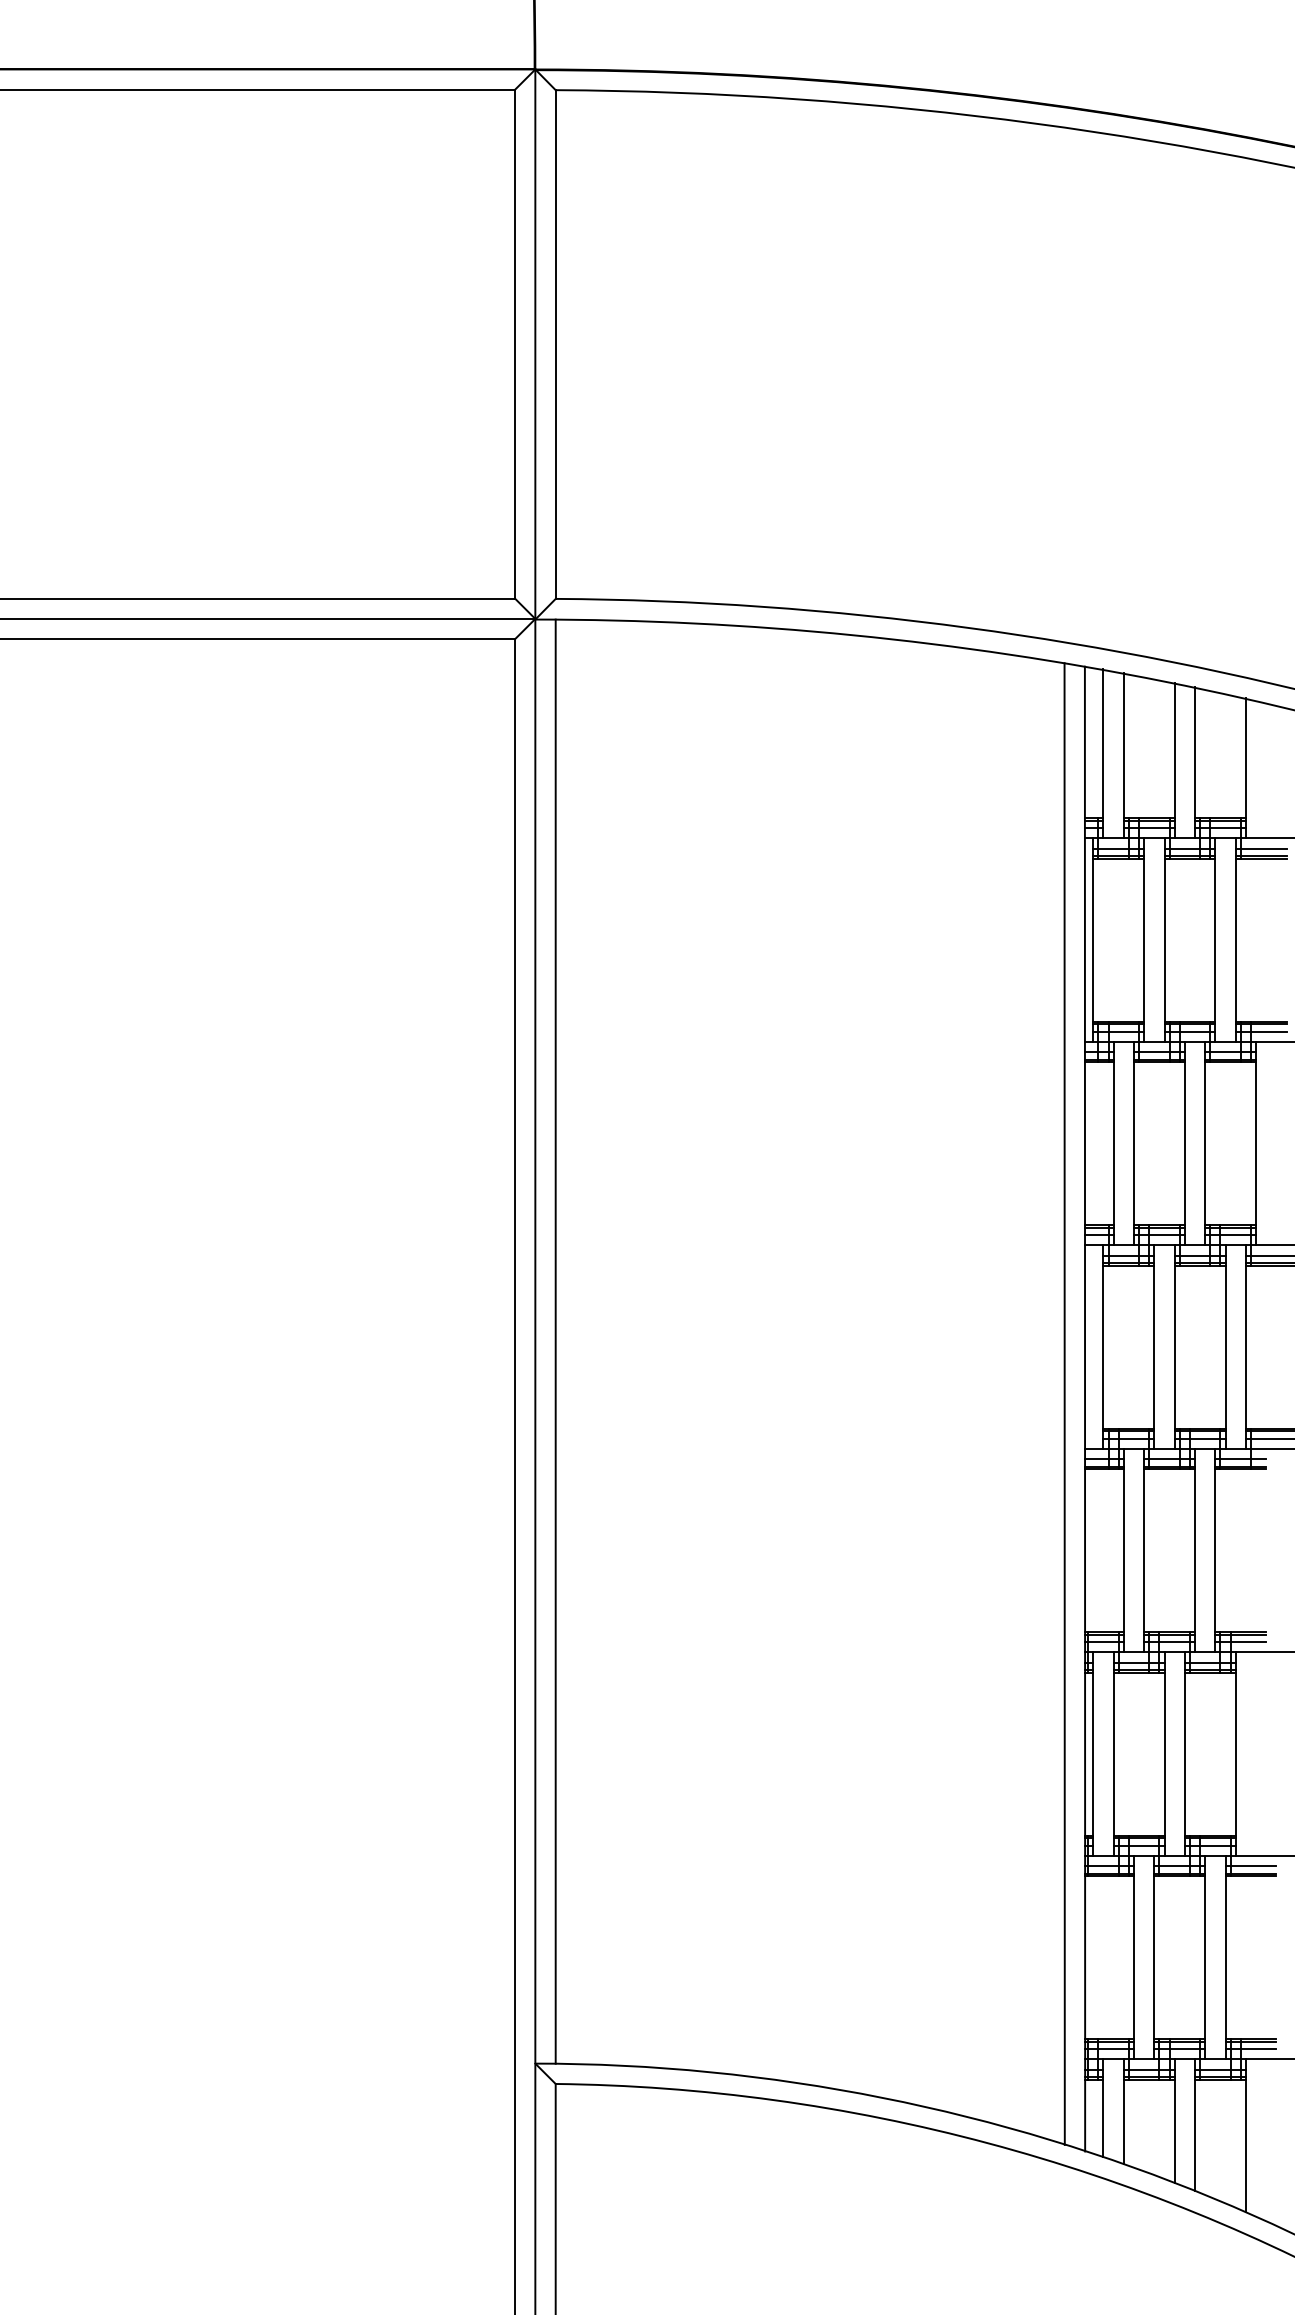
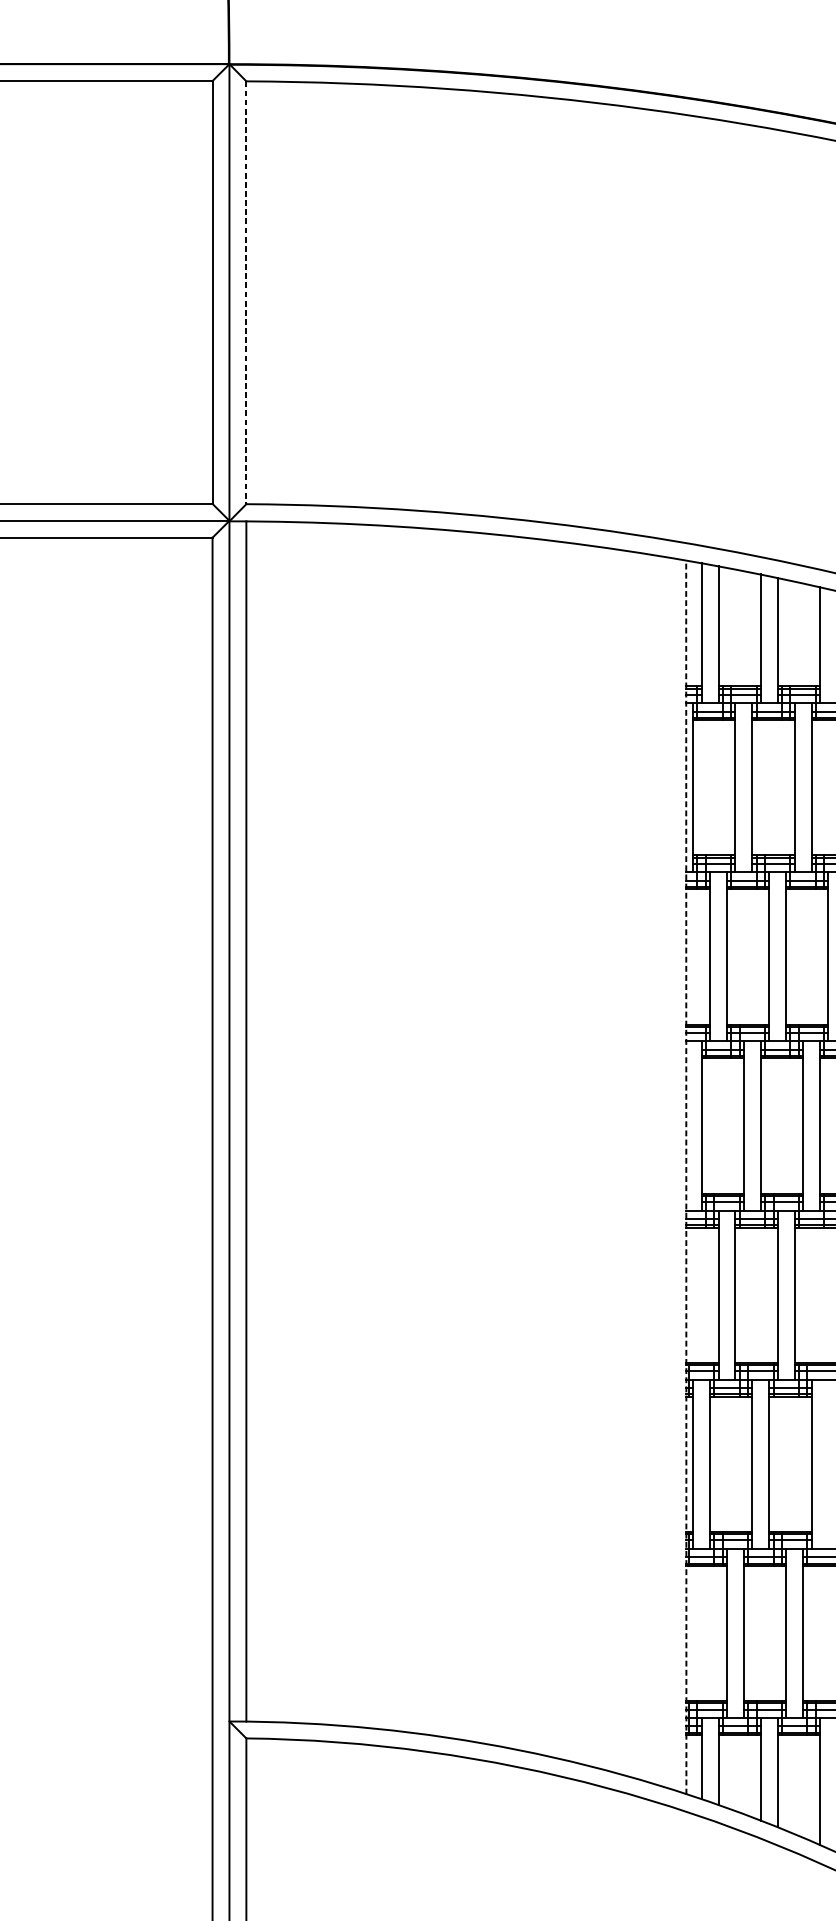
line: (555, 345) -> (246, 293), solid -> dashed
line: (1064, 1403) -> (669, 1172), removed
line: (1085, 1408) -> (686, 1177), solid -> dashed

